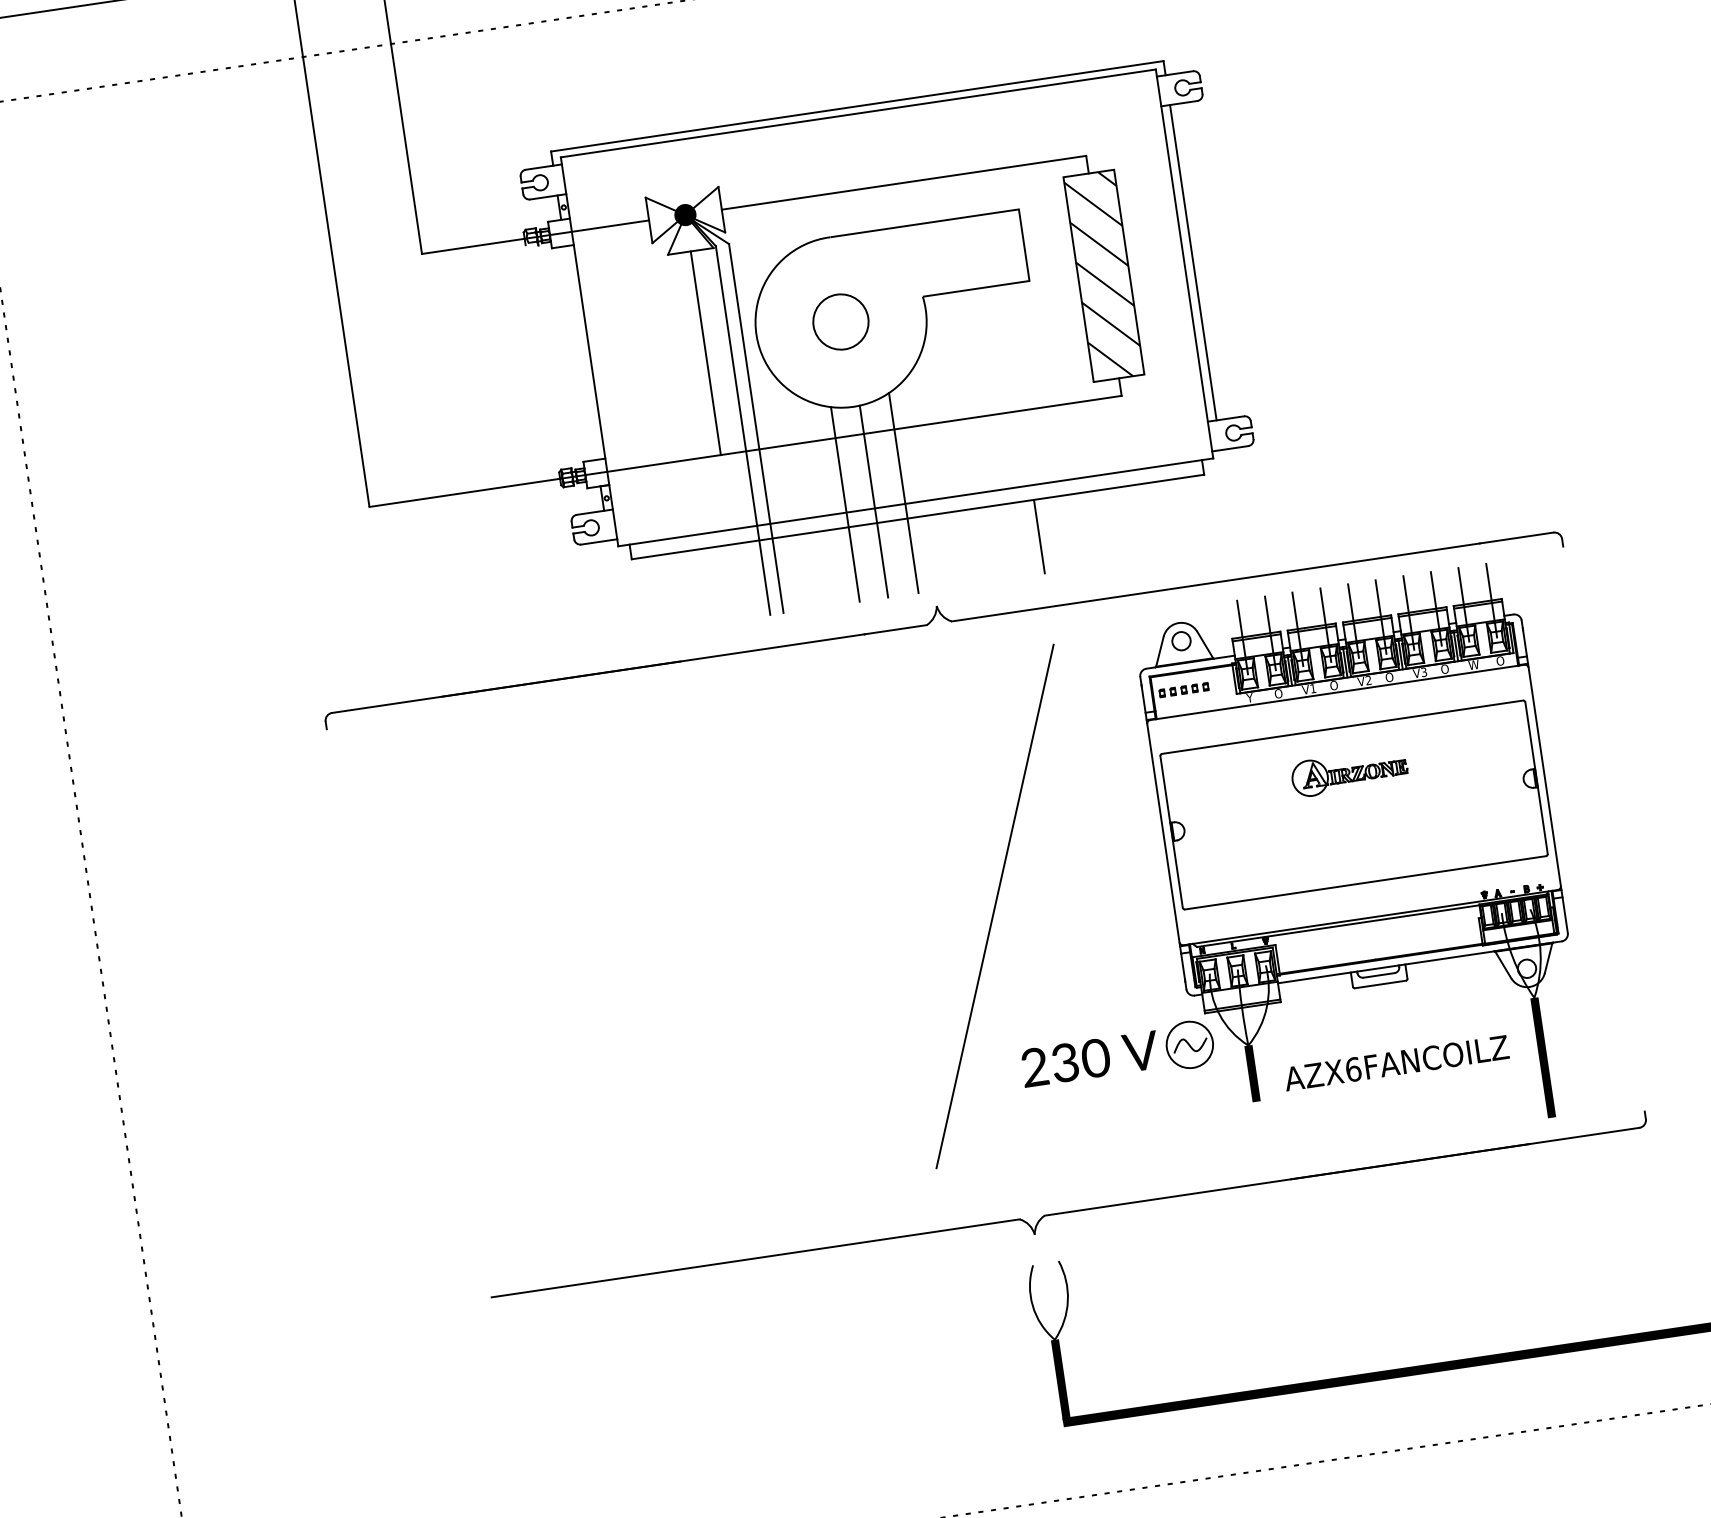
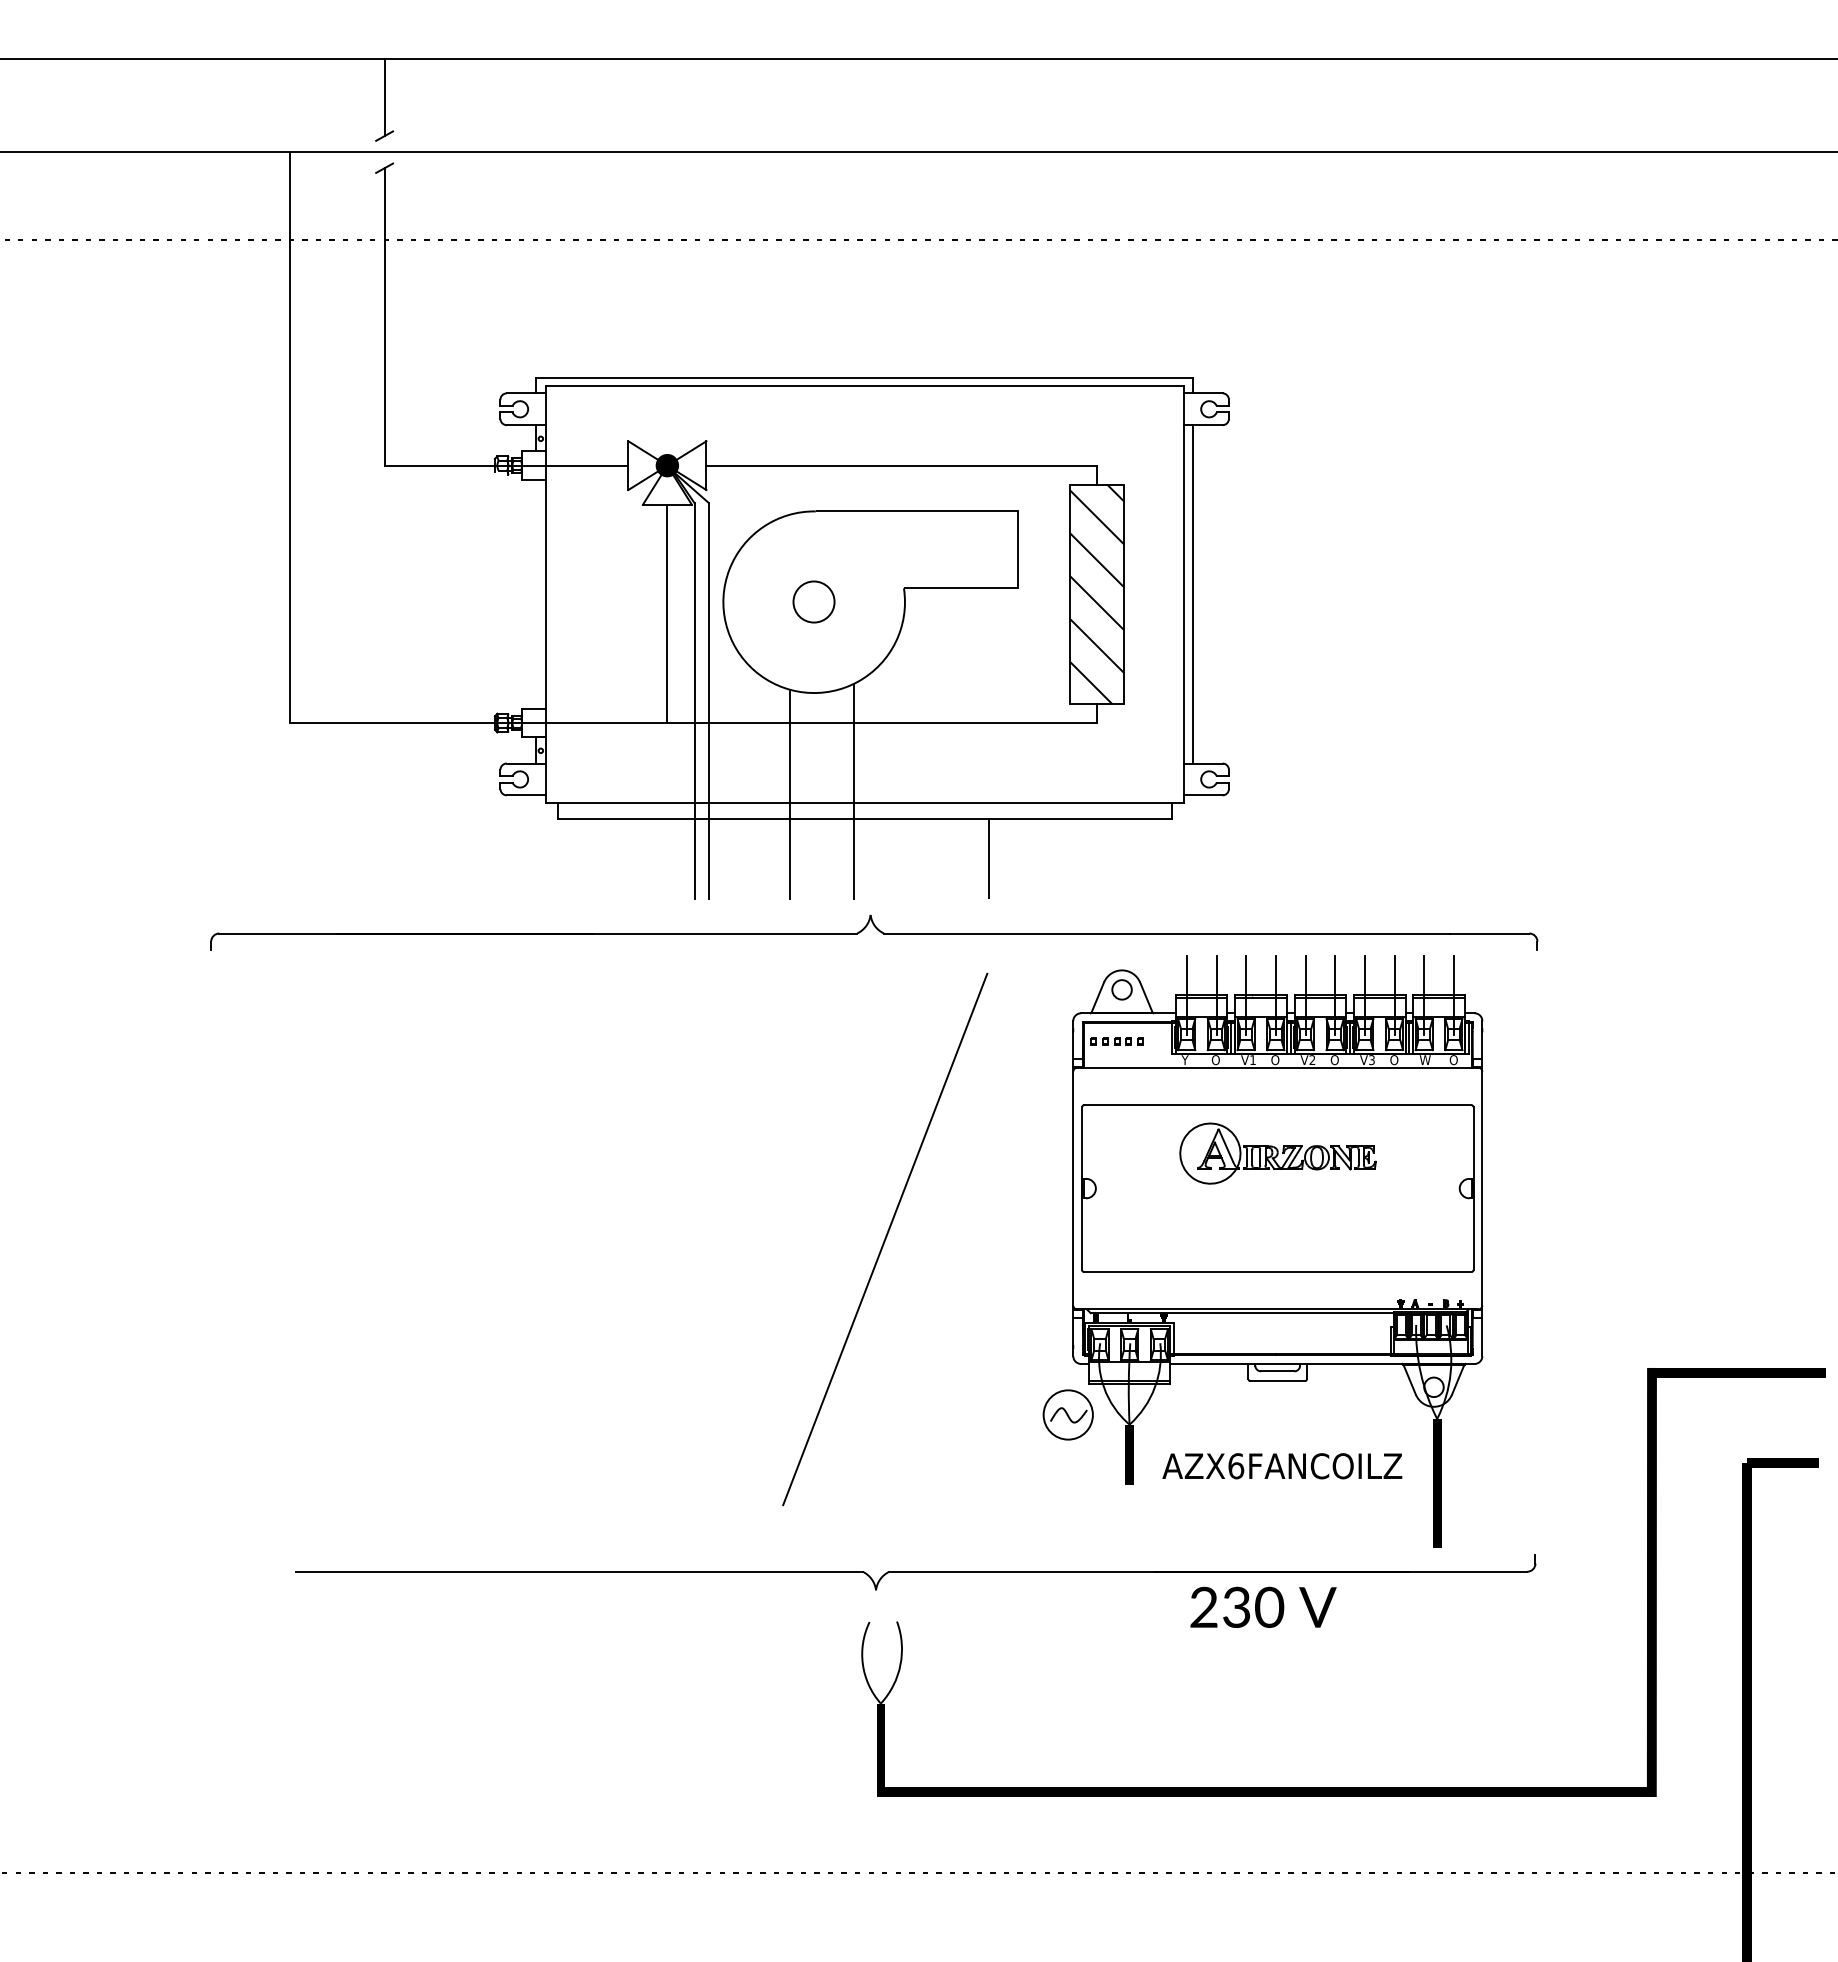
circle: (840, 321) -> (813, 601), size x0.7
line: (873, 501) -> (820, 795), removed
part: (1349, 772) -> (1278, 1153), size x1.6
text: (1090, 1058) -> (1263, 1606), moved

